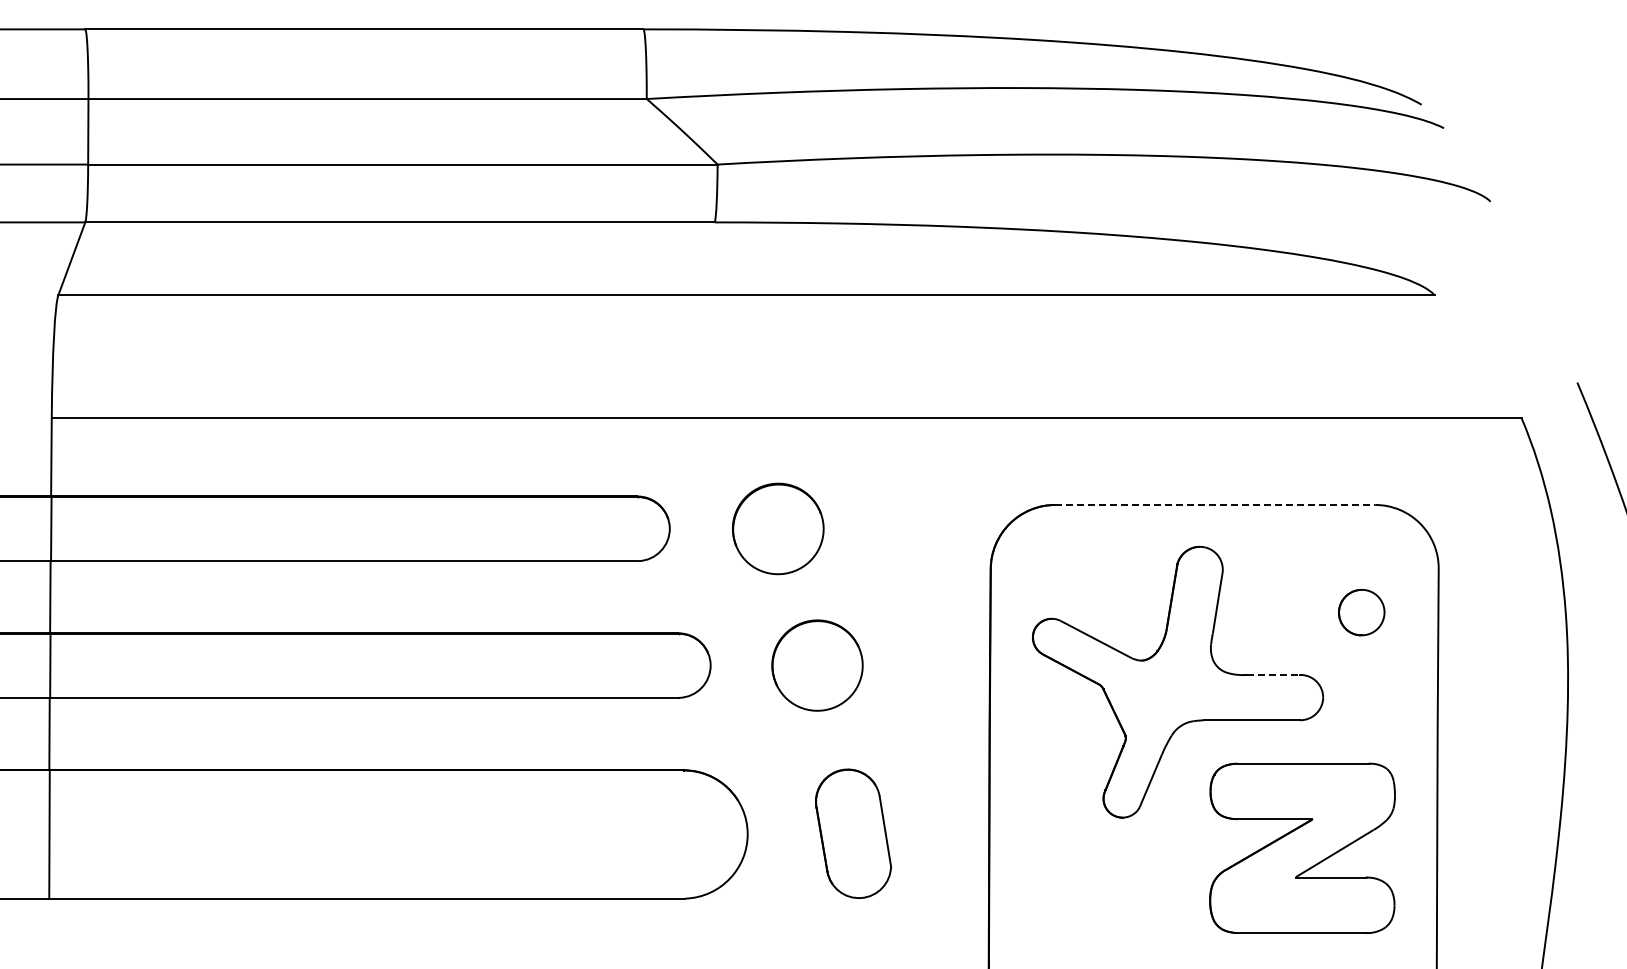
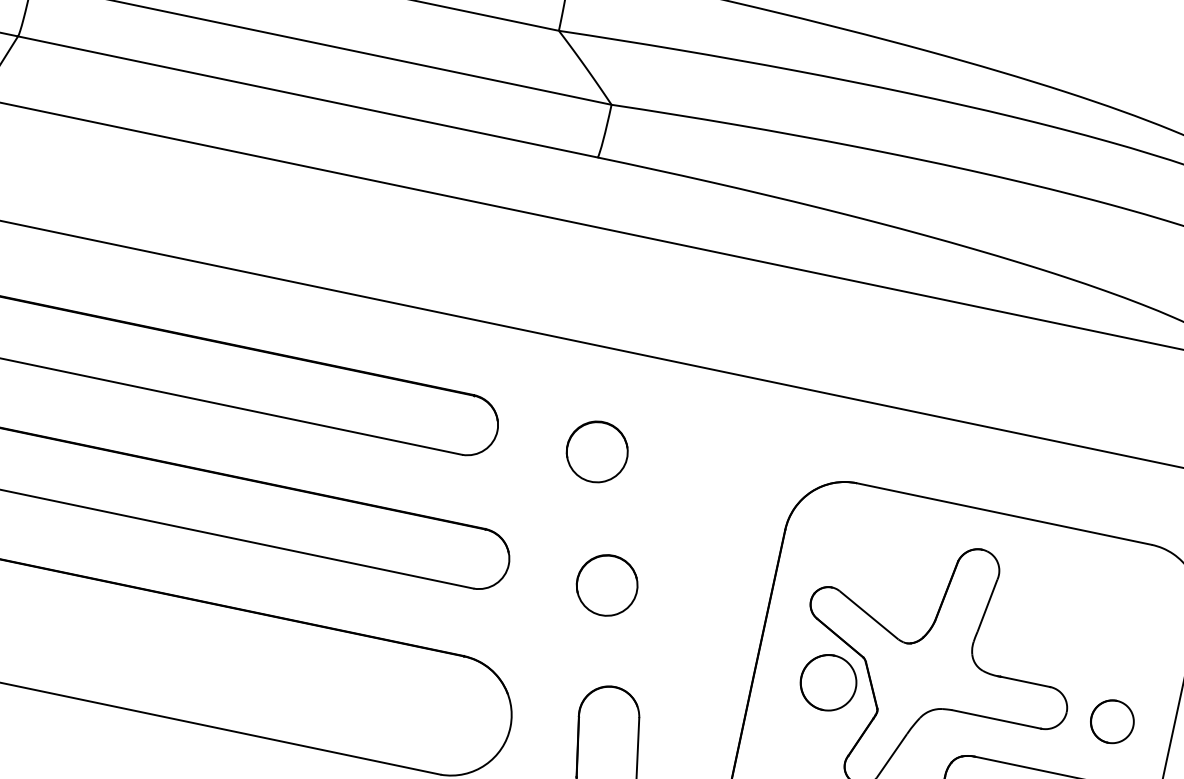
line: (1215, 504) -> (1004, 513), dashed -> solid
part: (777, 528) -> (596, 451), size x0.71
part: (1361, 612) -> (1112, 721), moved
part: (817, 665) -> (607, 585), size x0.71
line: (1273, 674) -> (1025, 681), dashed -> solid
part: (1068, 718) -> (828, 682), added

